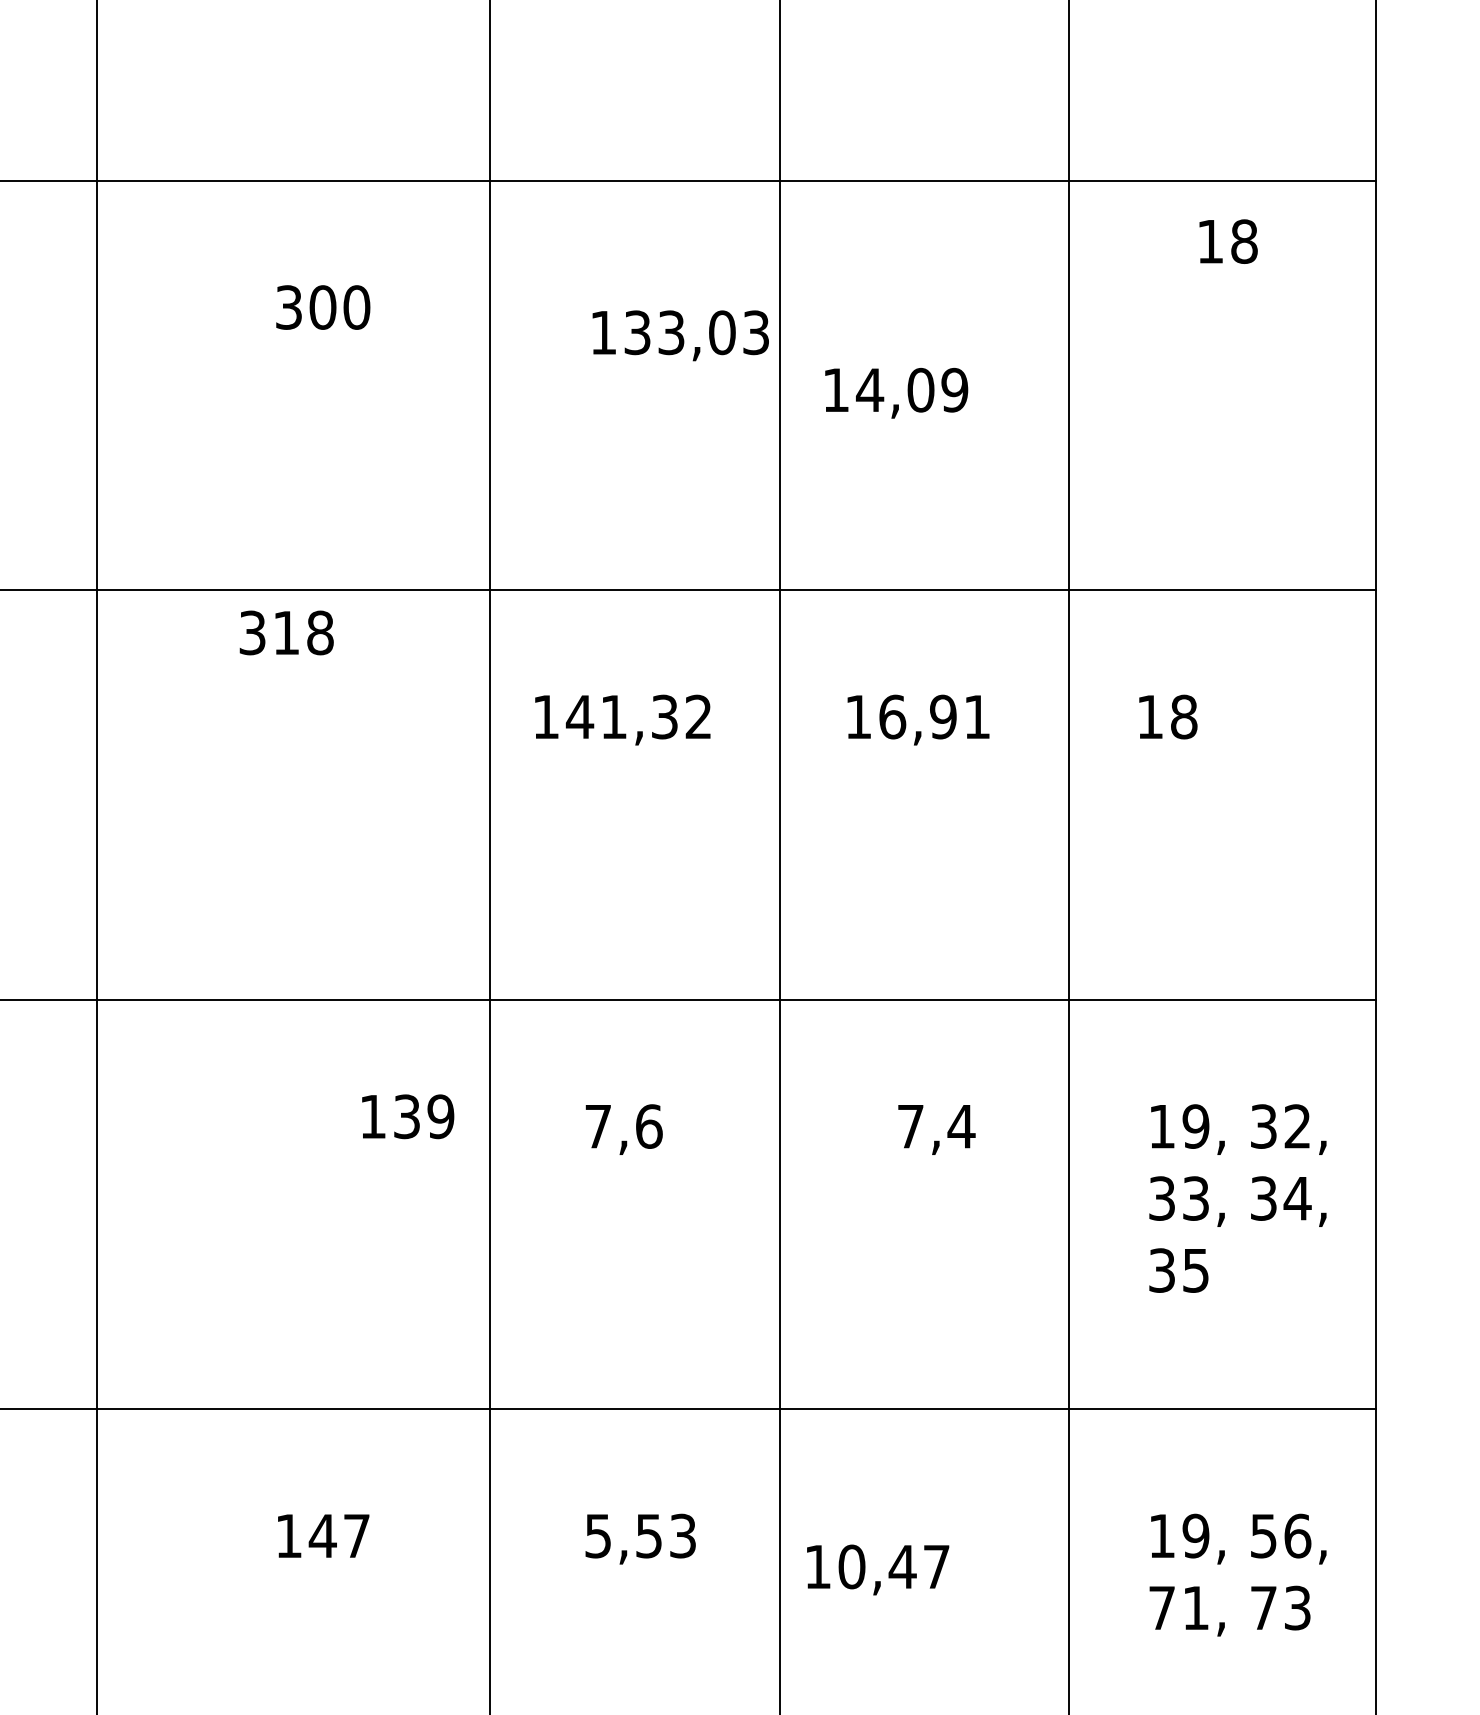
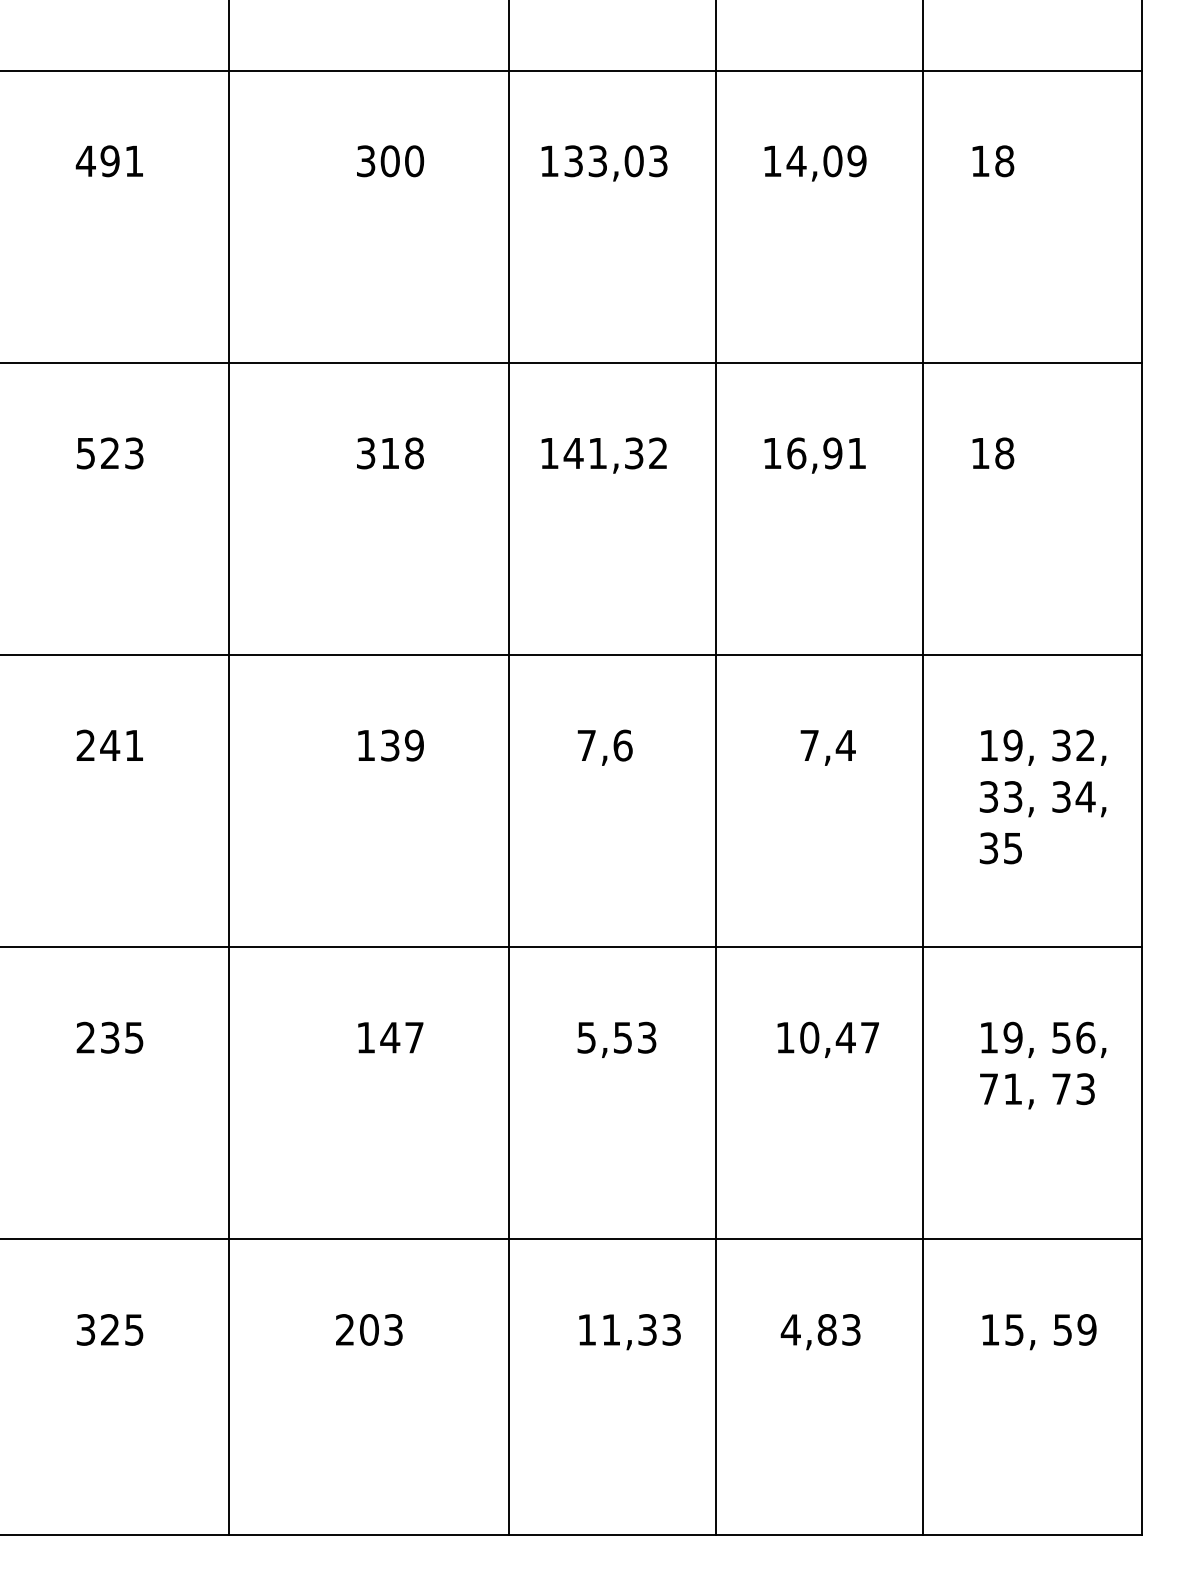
text: (1228, 241) -> (993, 161), moved
text: (680, 335) -> (604, 163), moved
text: (896, 393) -> (815, 163), moved
text: (286, 633) -> (390, 453), moved
text: (407, 1116) -> (390, 745), moved
text: (876, 1569) -> (827, 1039), moved

